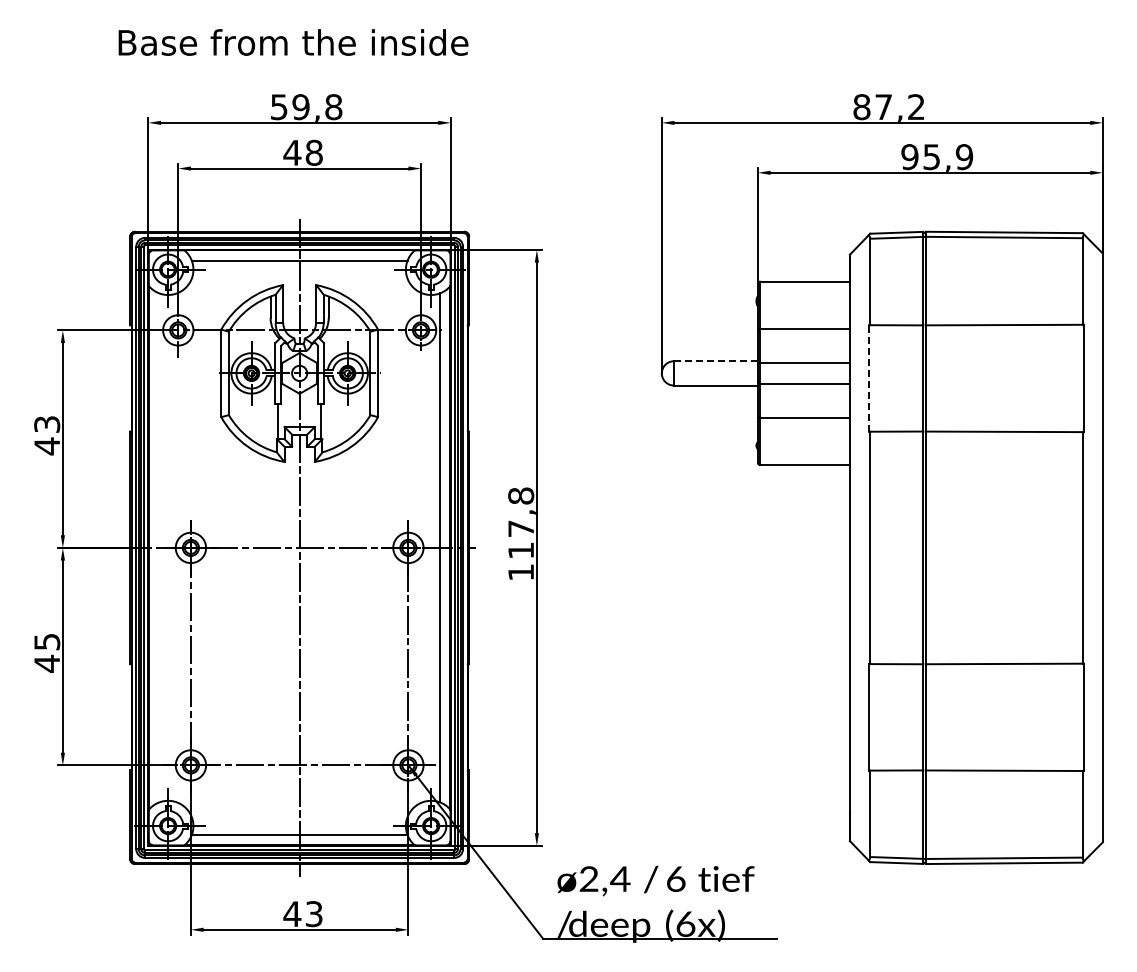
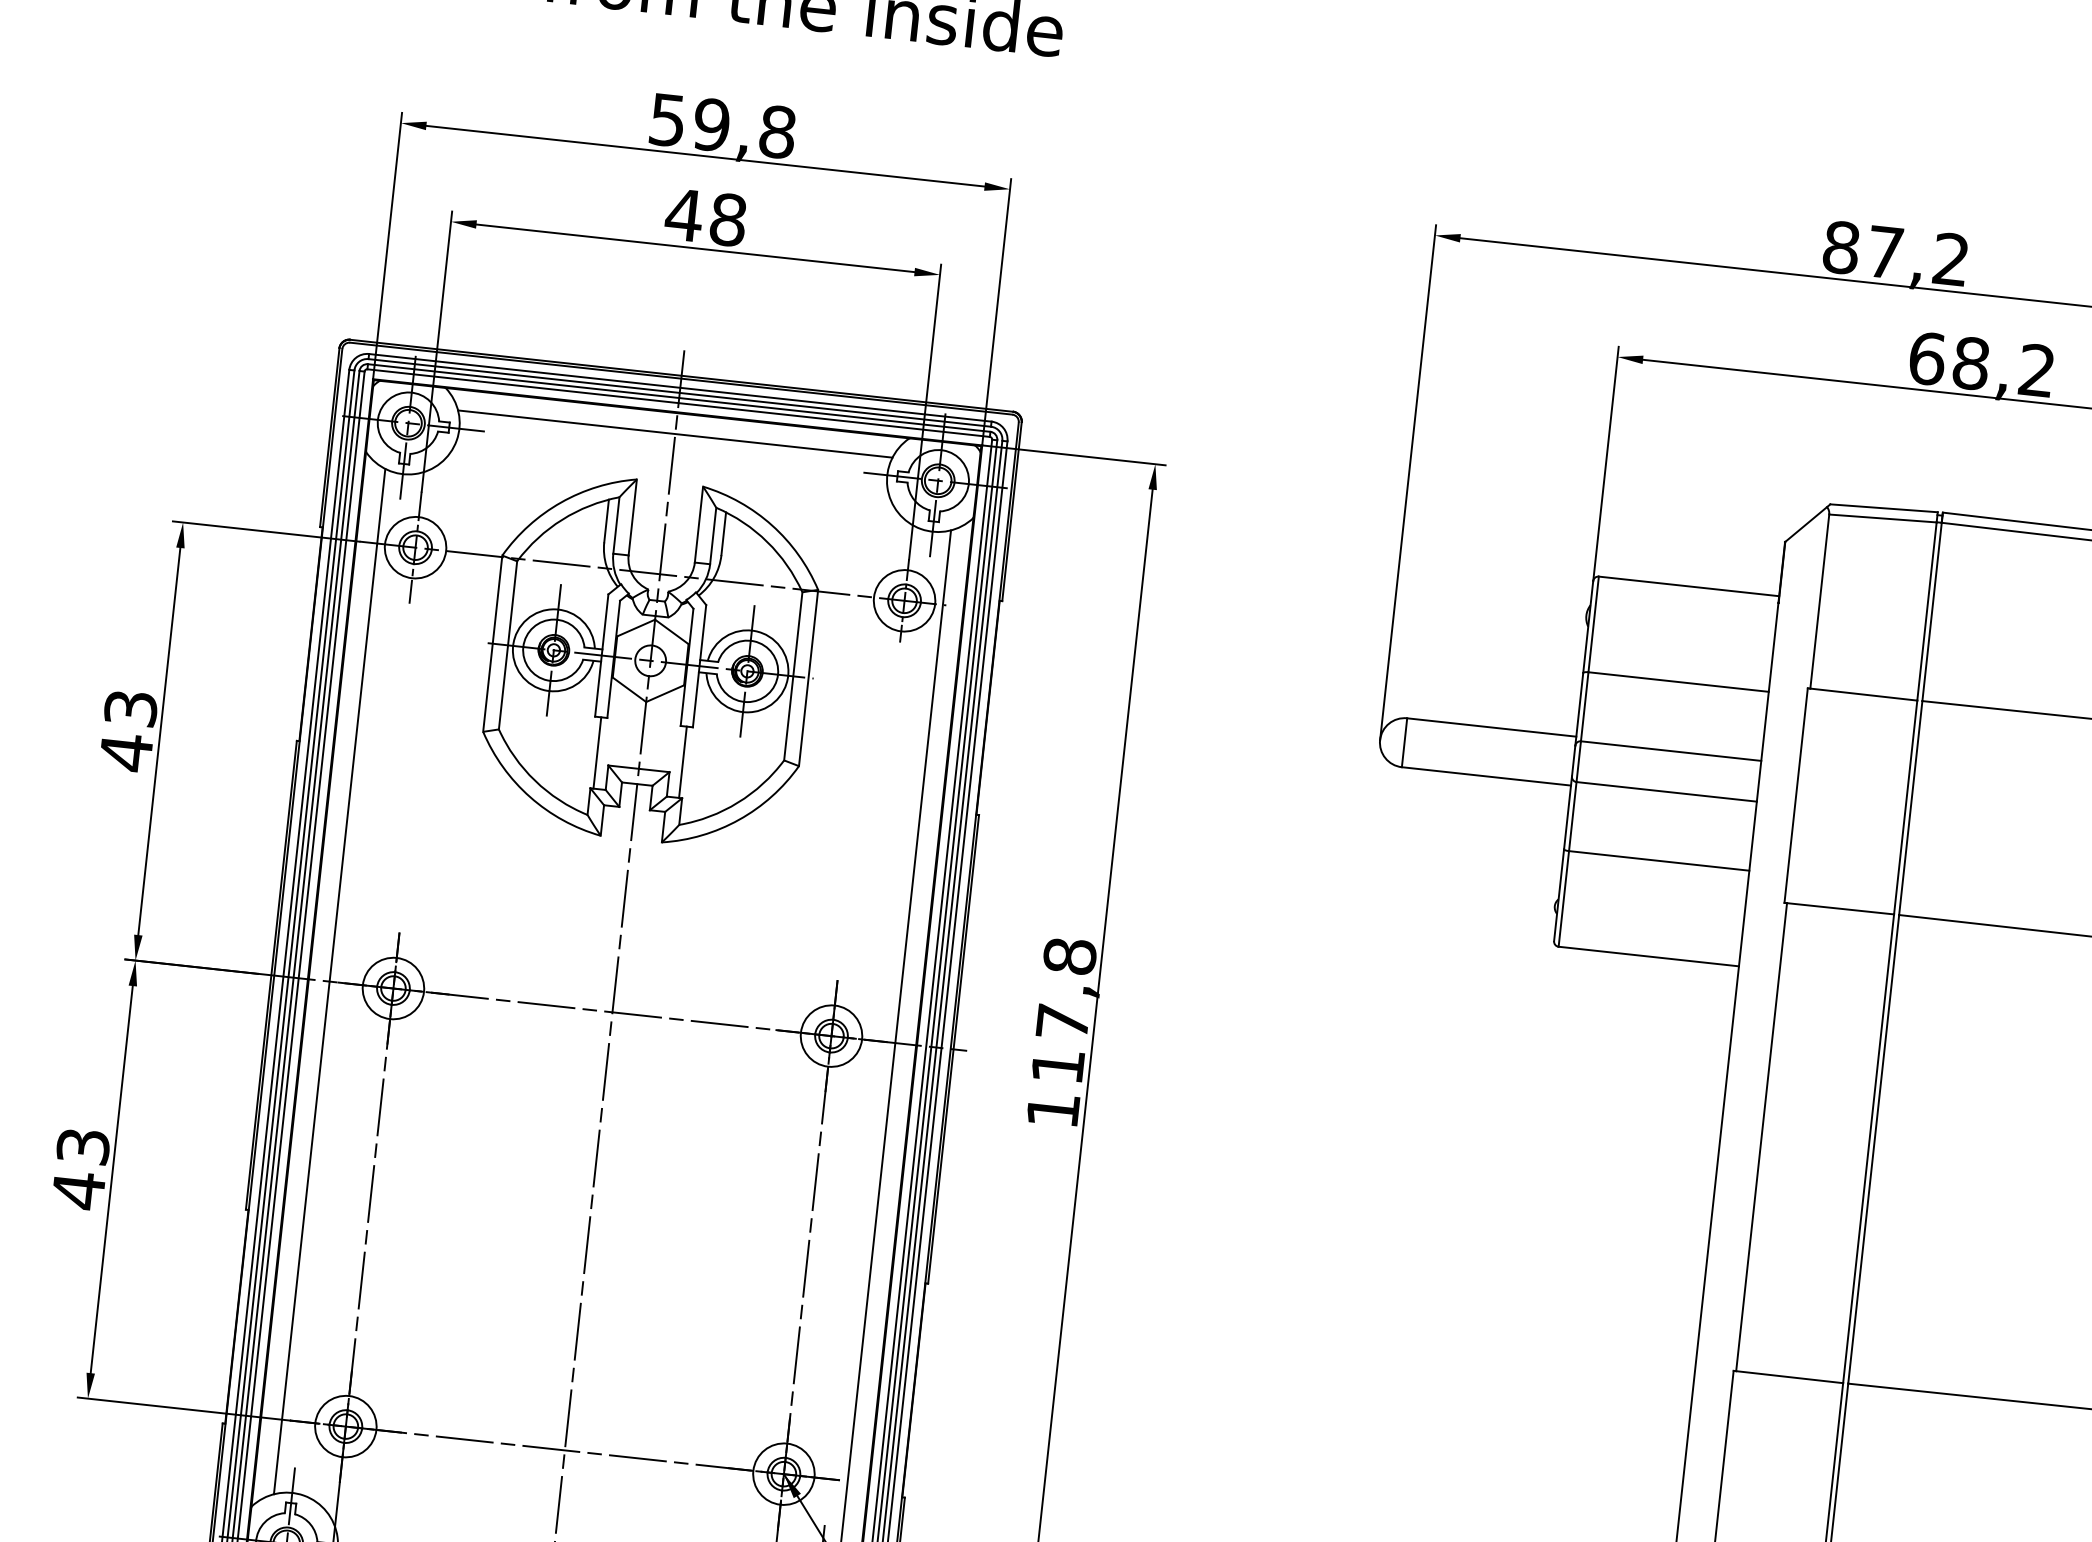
text: (937, 157) -> (1982, 365), 95,9 -> 68,2
line: (715, 361) -> (1490, 727), dashed -> solid
line: (868, 377) -> (1795, 793), dashed -> solid
line: (159, 547) -> (330, 980), added
text: (46, 641) -> (82, 1145), 45 -> 43

